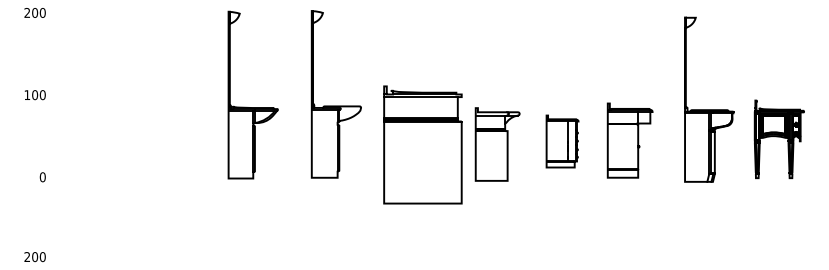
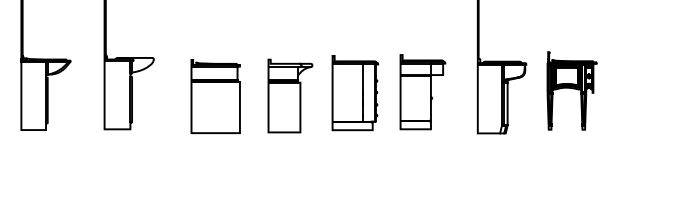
part: (562, 141) -> (355, 93), size x1.43
part: (422, 144) -> (215, 96), size x0.62

